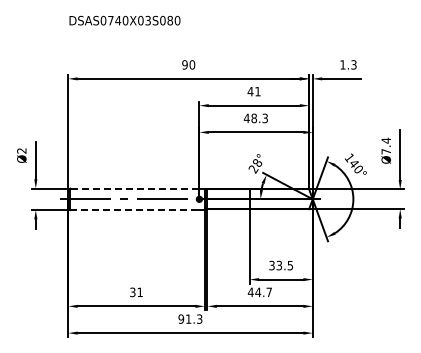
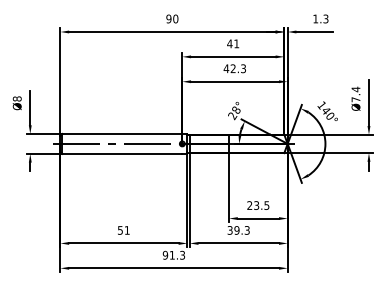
text: (254, 118) -> (233, 68), 48.3 -> 42.3
text: (21, 150) -> (16, 98), Ø2 -> Ø8
line: (134, 188) -> (121, 133), dashed -> solid
line: (135, 210) -> (122, 154), dashed -> solid
text: (271, 265) -> (249, 205), 33.5 -> 23.5
text: (132, 291) -> (120, 229), 31 -> 51
text: (259, 292) -> (238, 230), 44.7 -> 39.3

